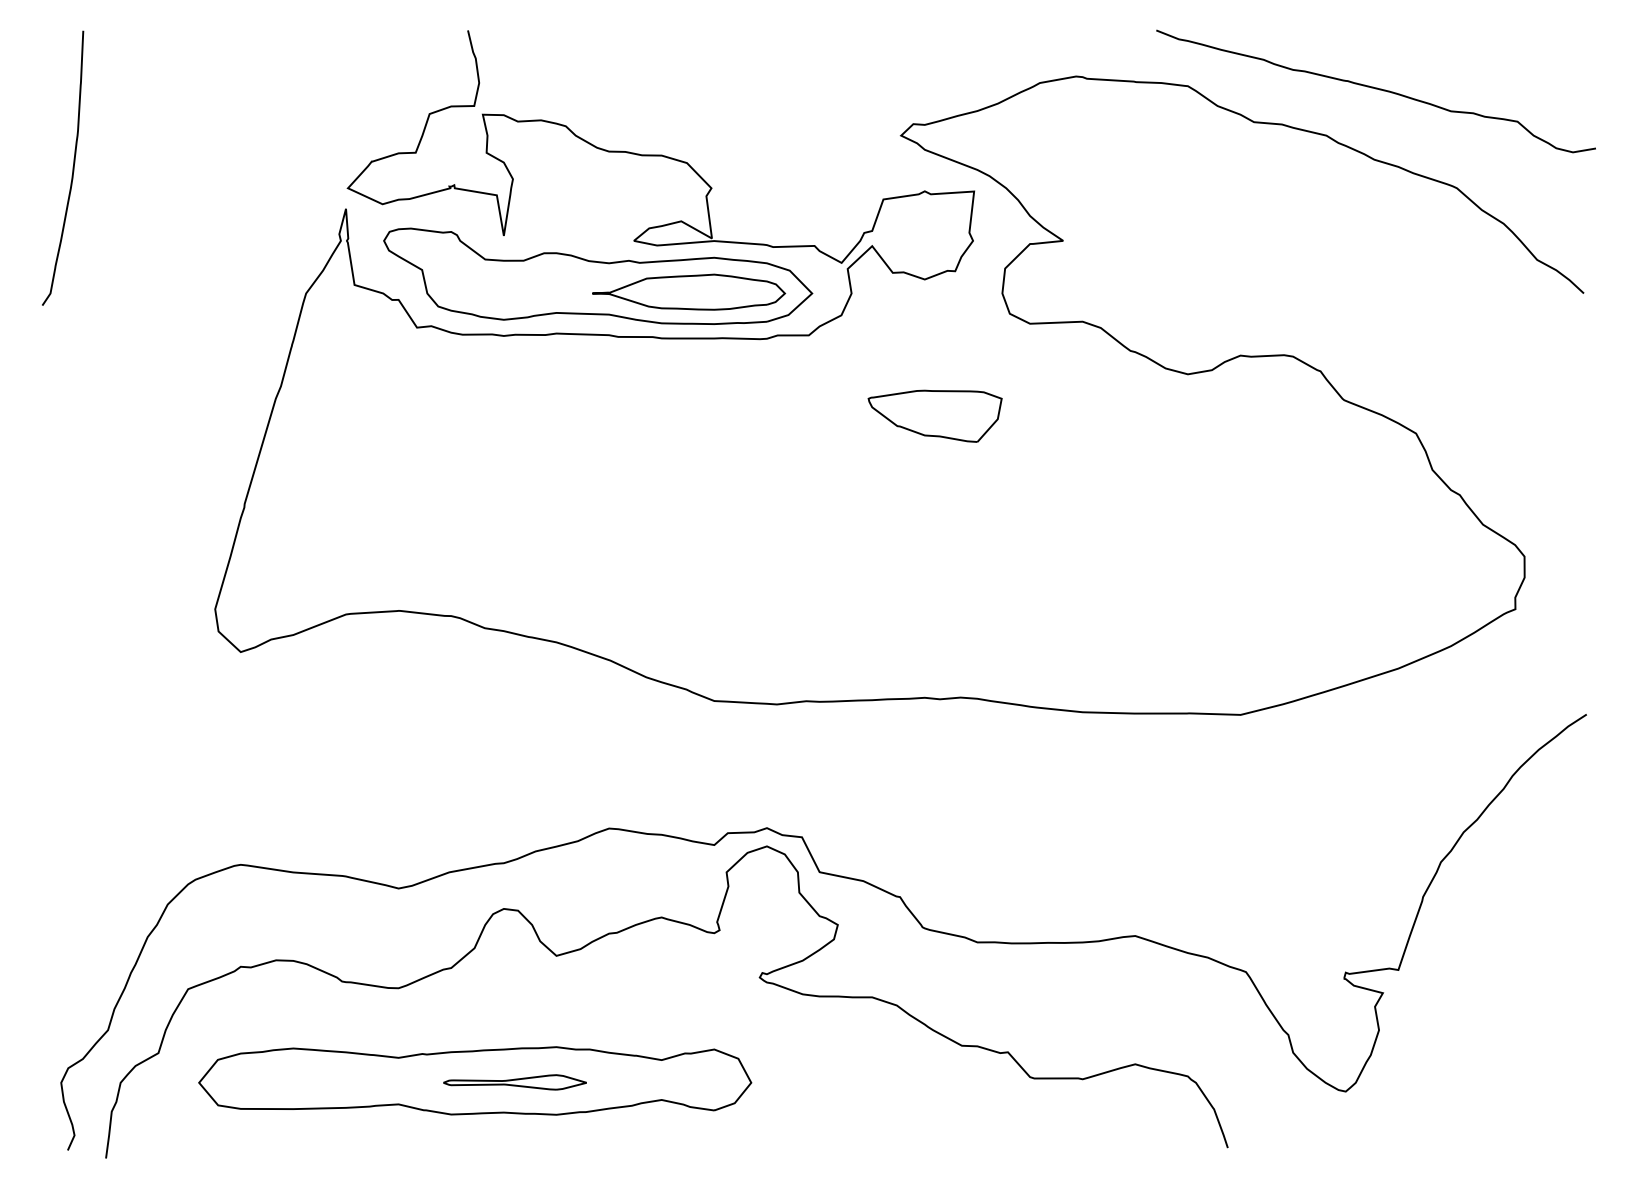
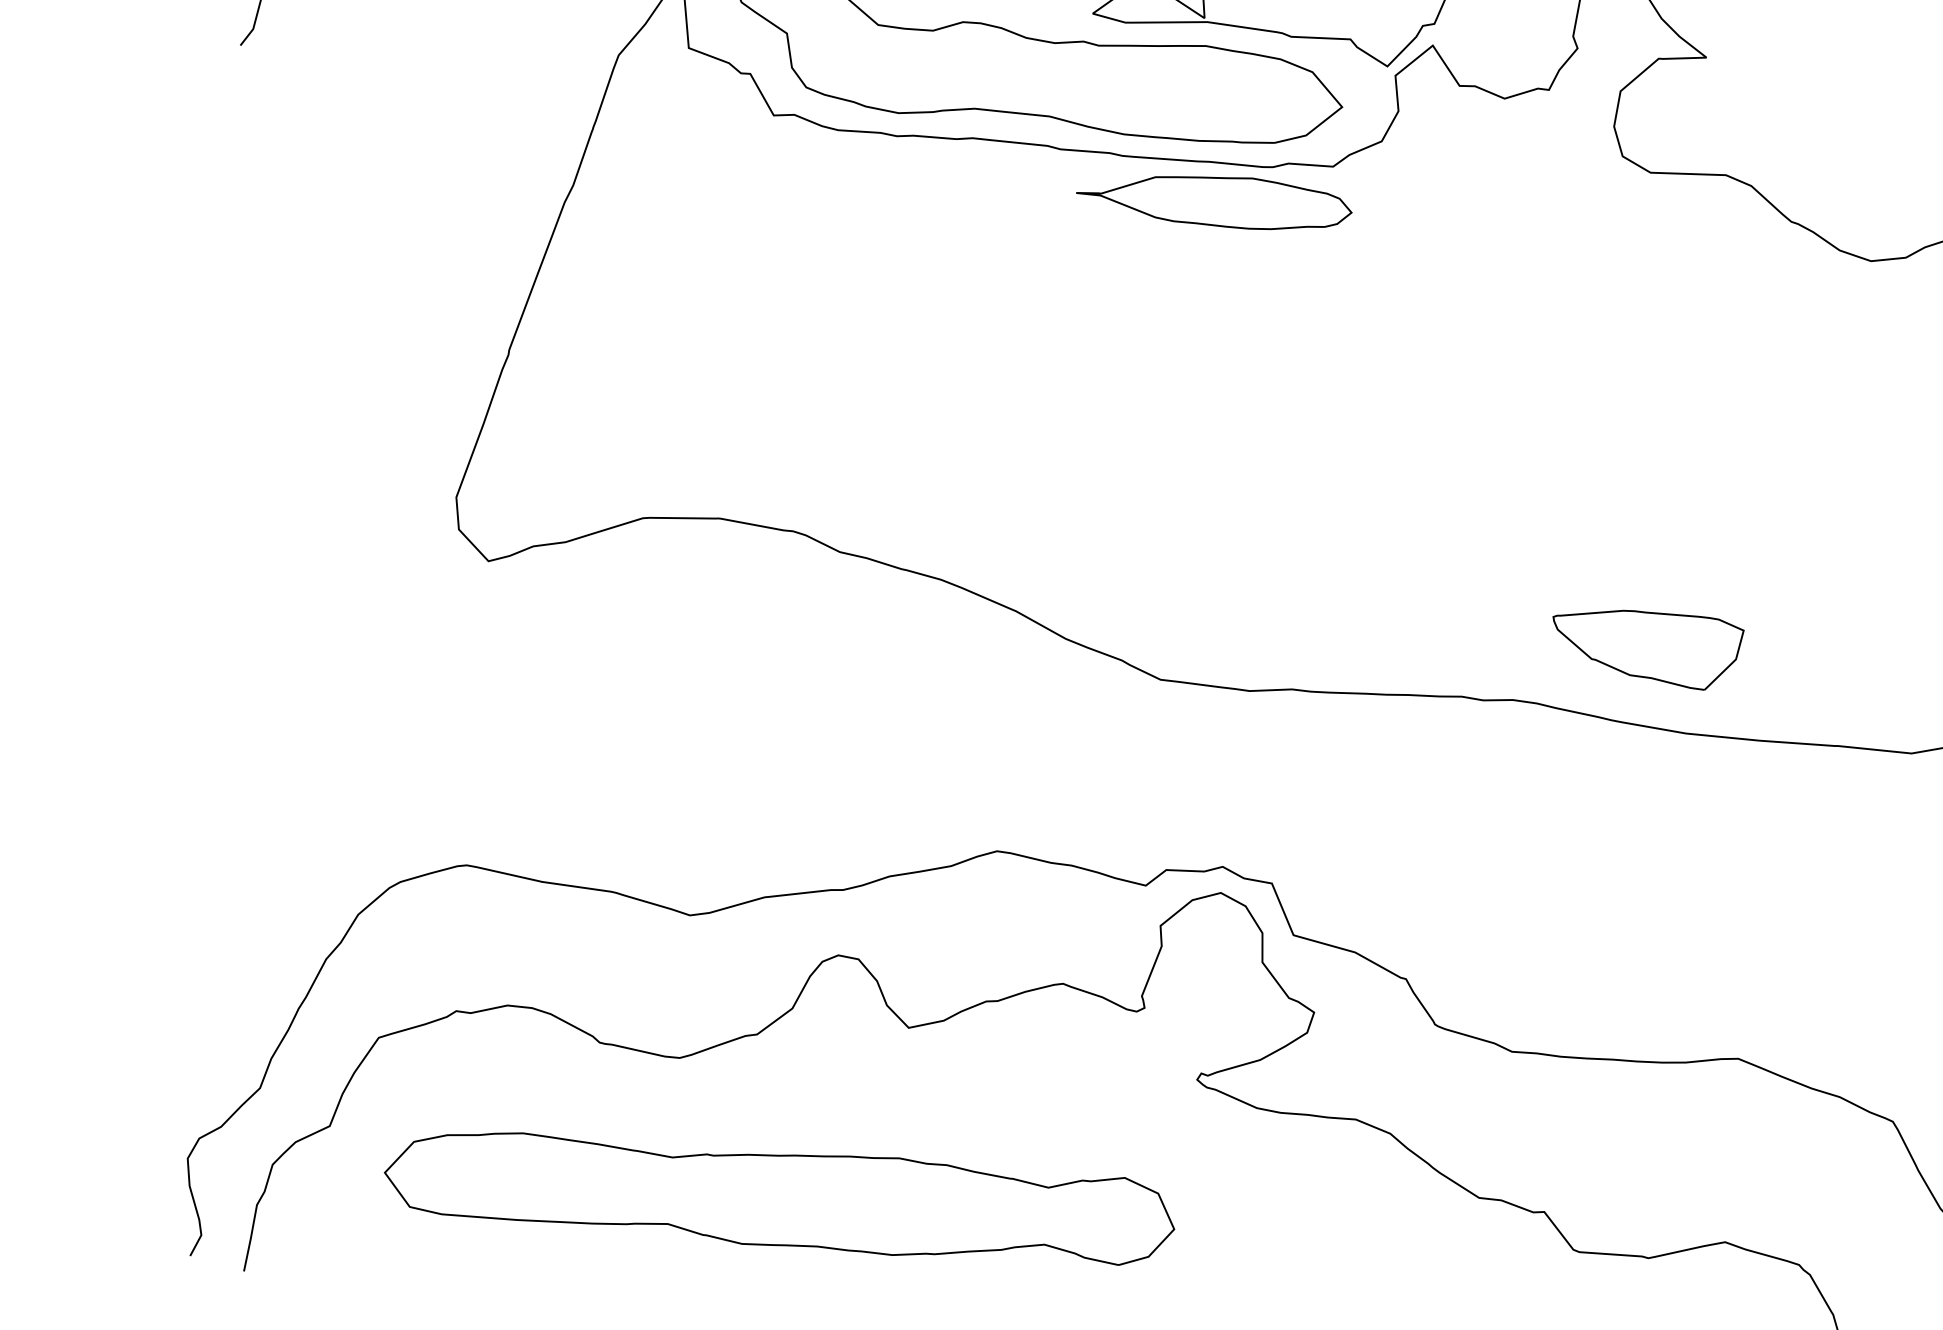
part: (689, 291) -> (1215, 200), moved
part: (934, 415) -> (1645, 647), moved
part: (514, 1082) -> (835, 1204), removed

